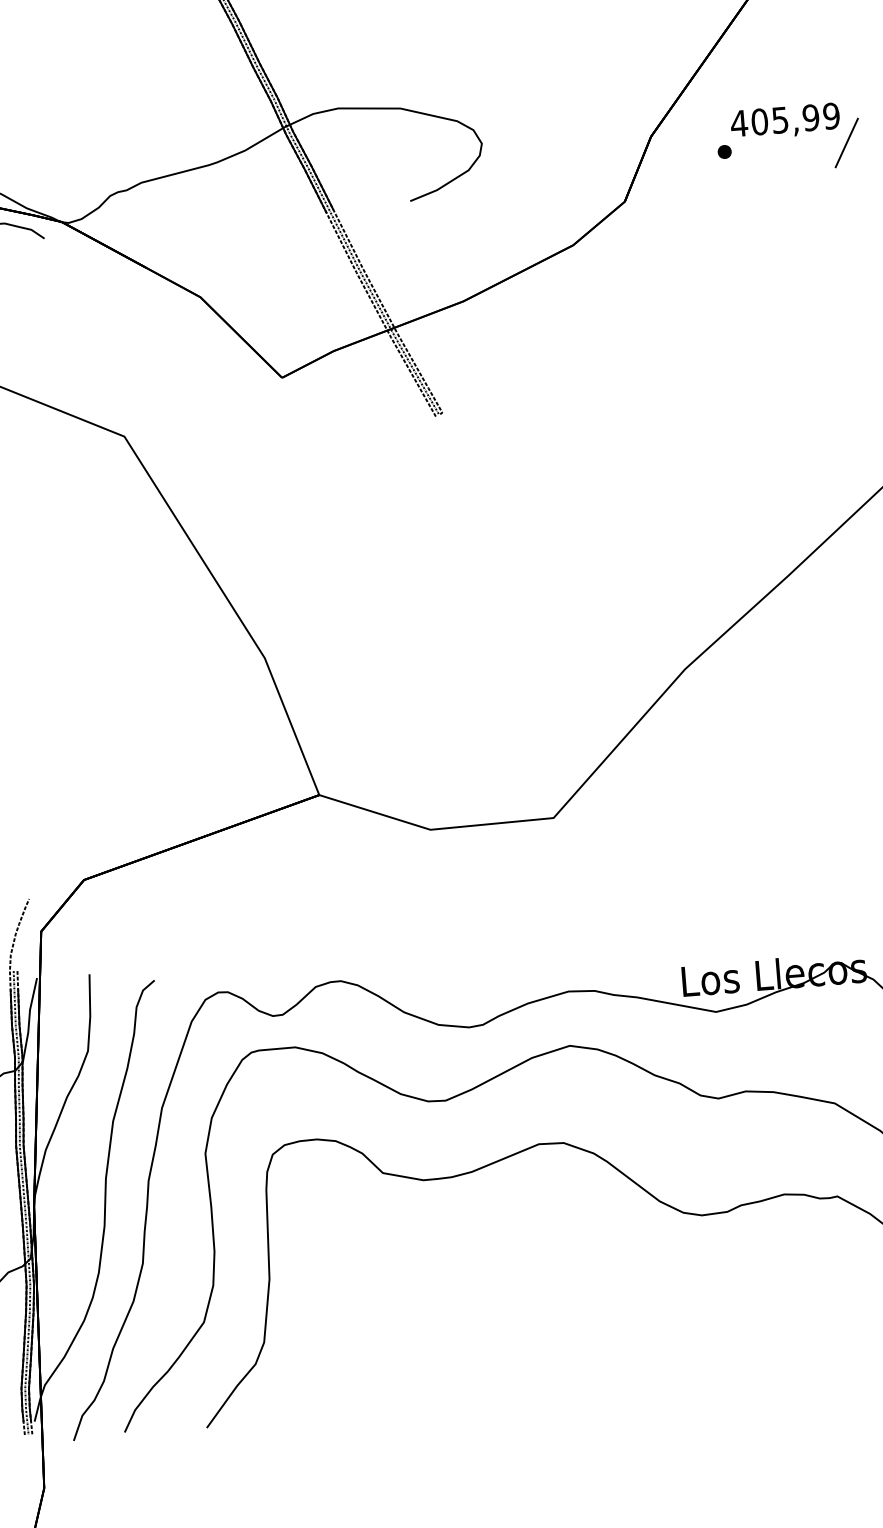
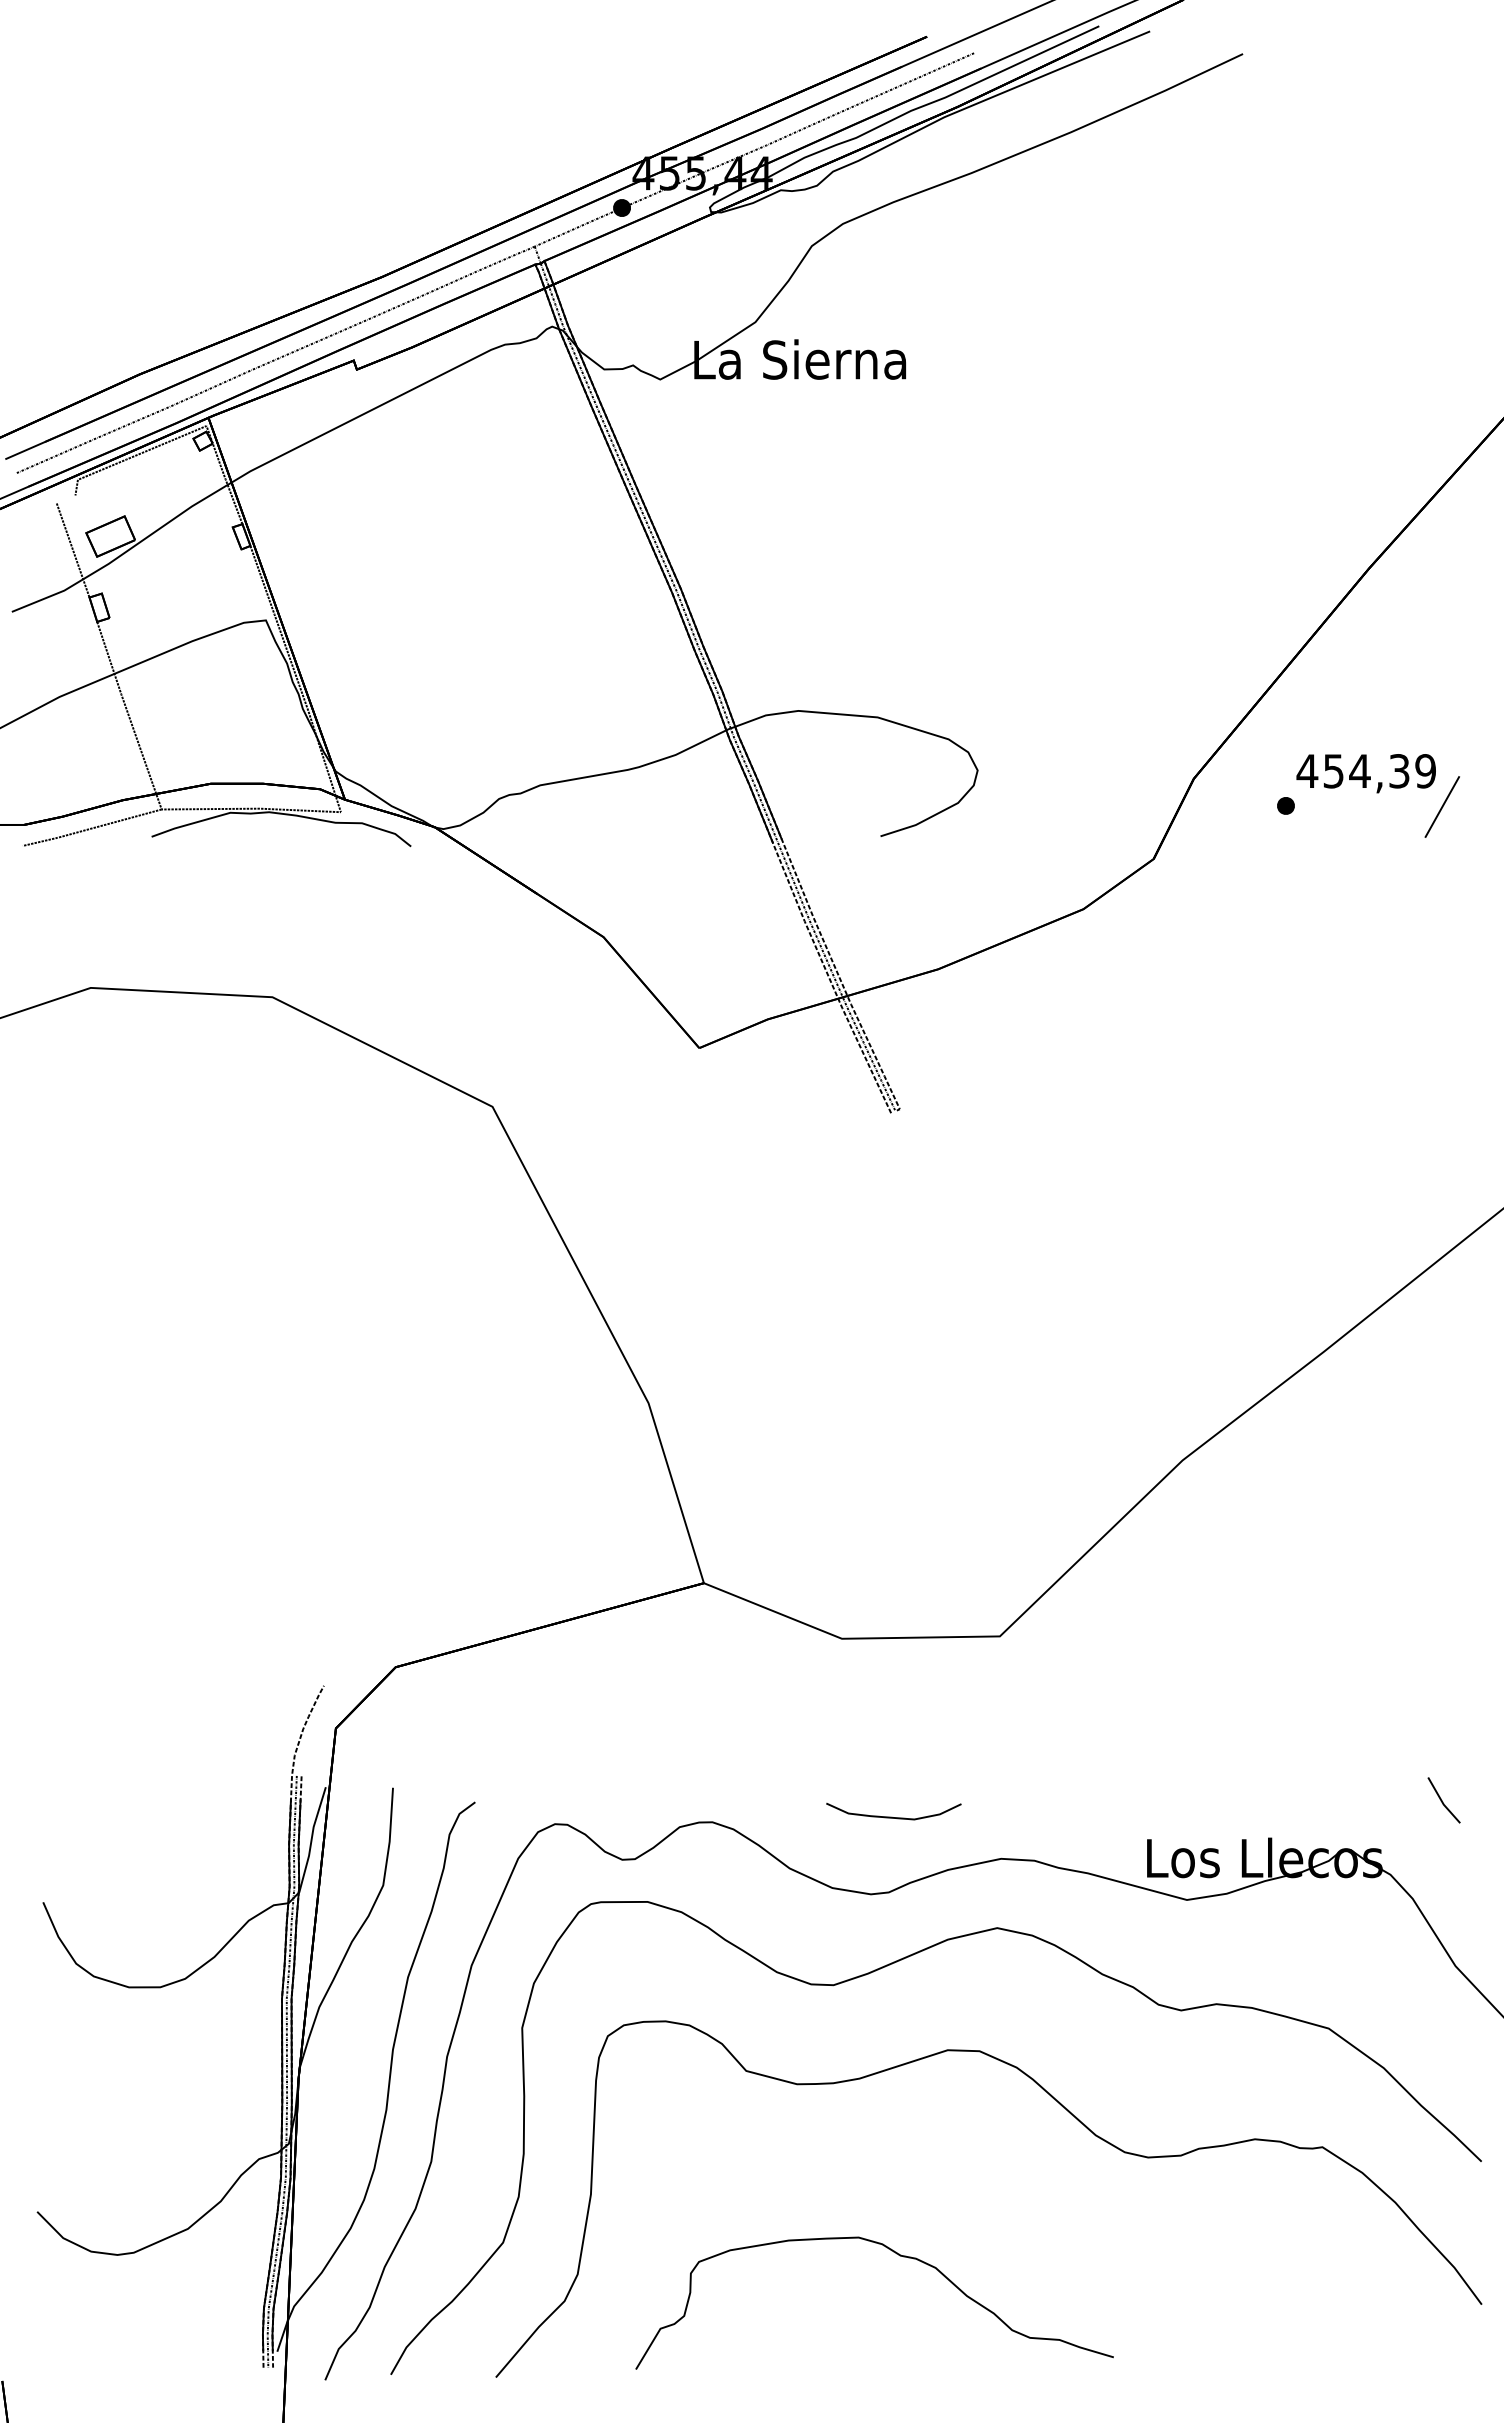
text: (785, 120) -> (1366, 771), 405,99 -> 454,39
curve: (481, 965) -> (892, 1816), added
curve: (513, 1307) -> (898, 2255), added

